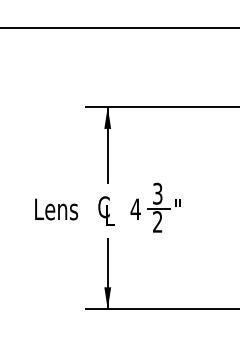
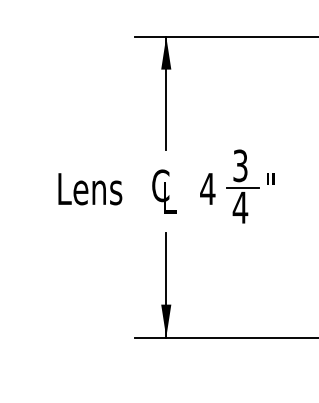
text: (157, 221) -> (240, 206), 2 -> 4

